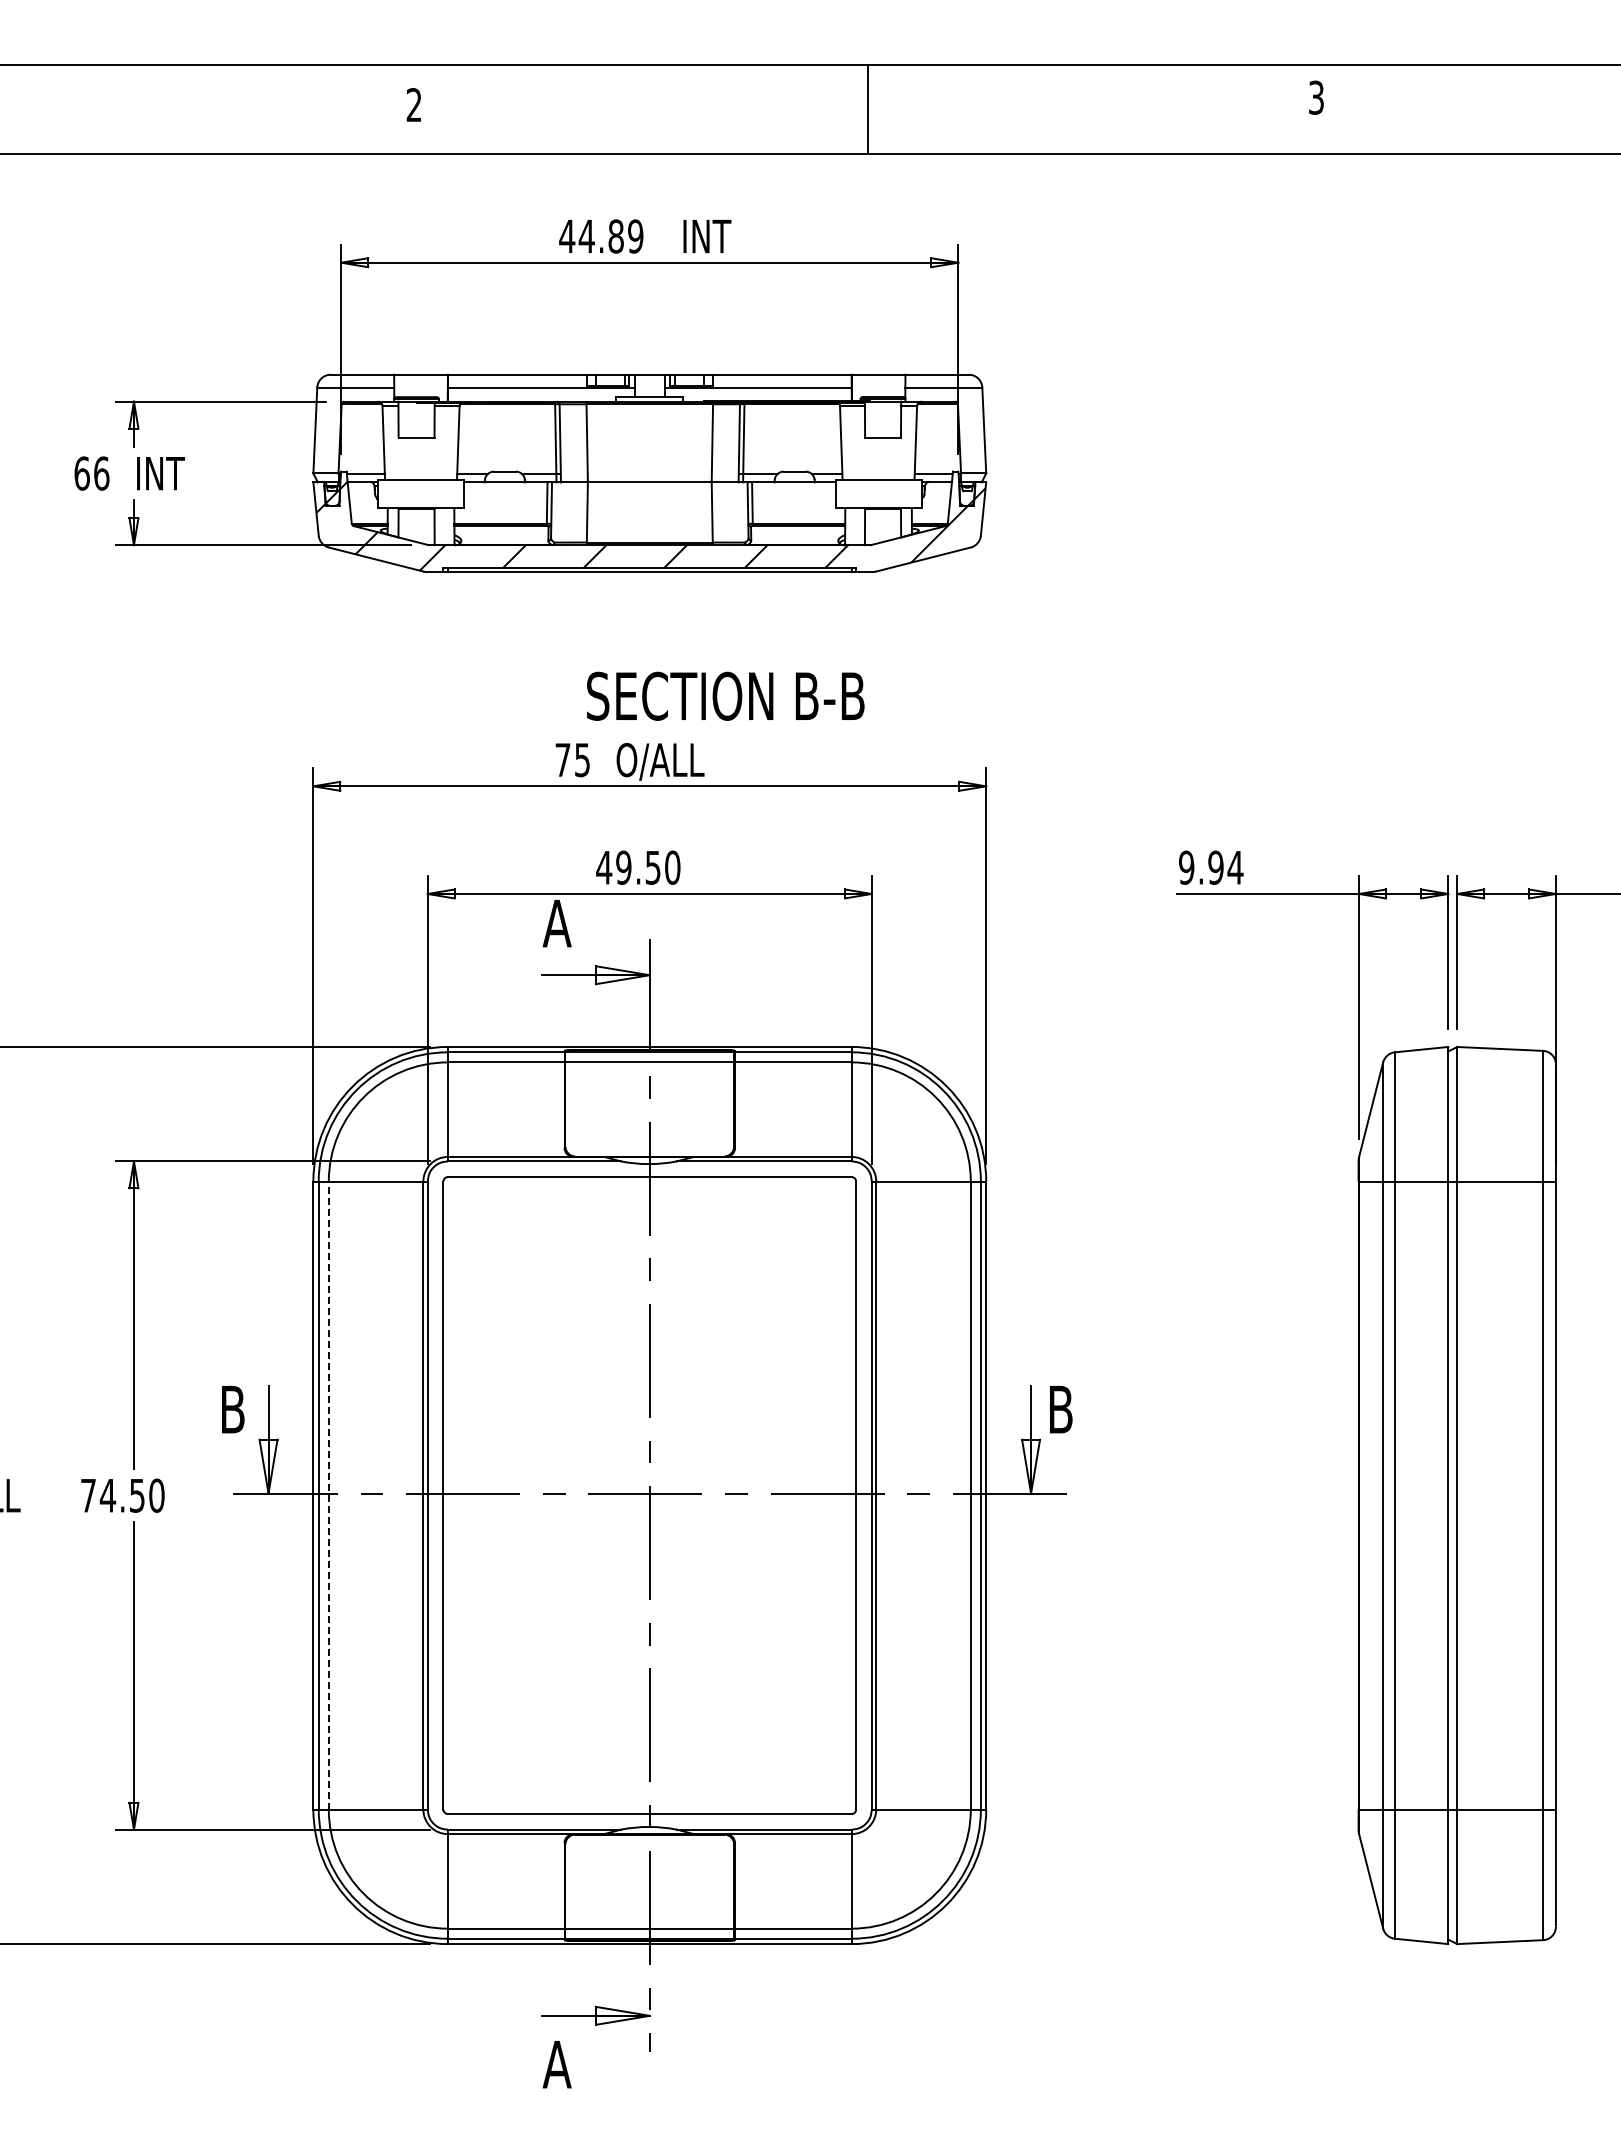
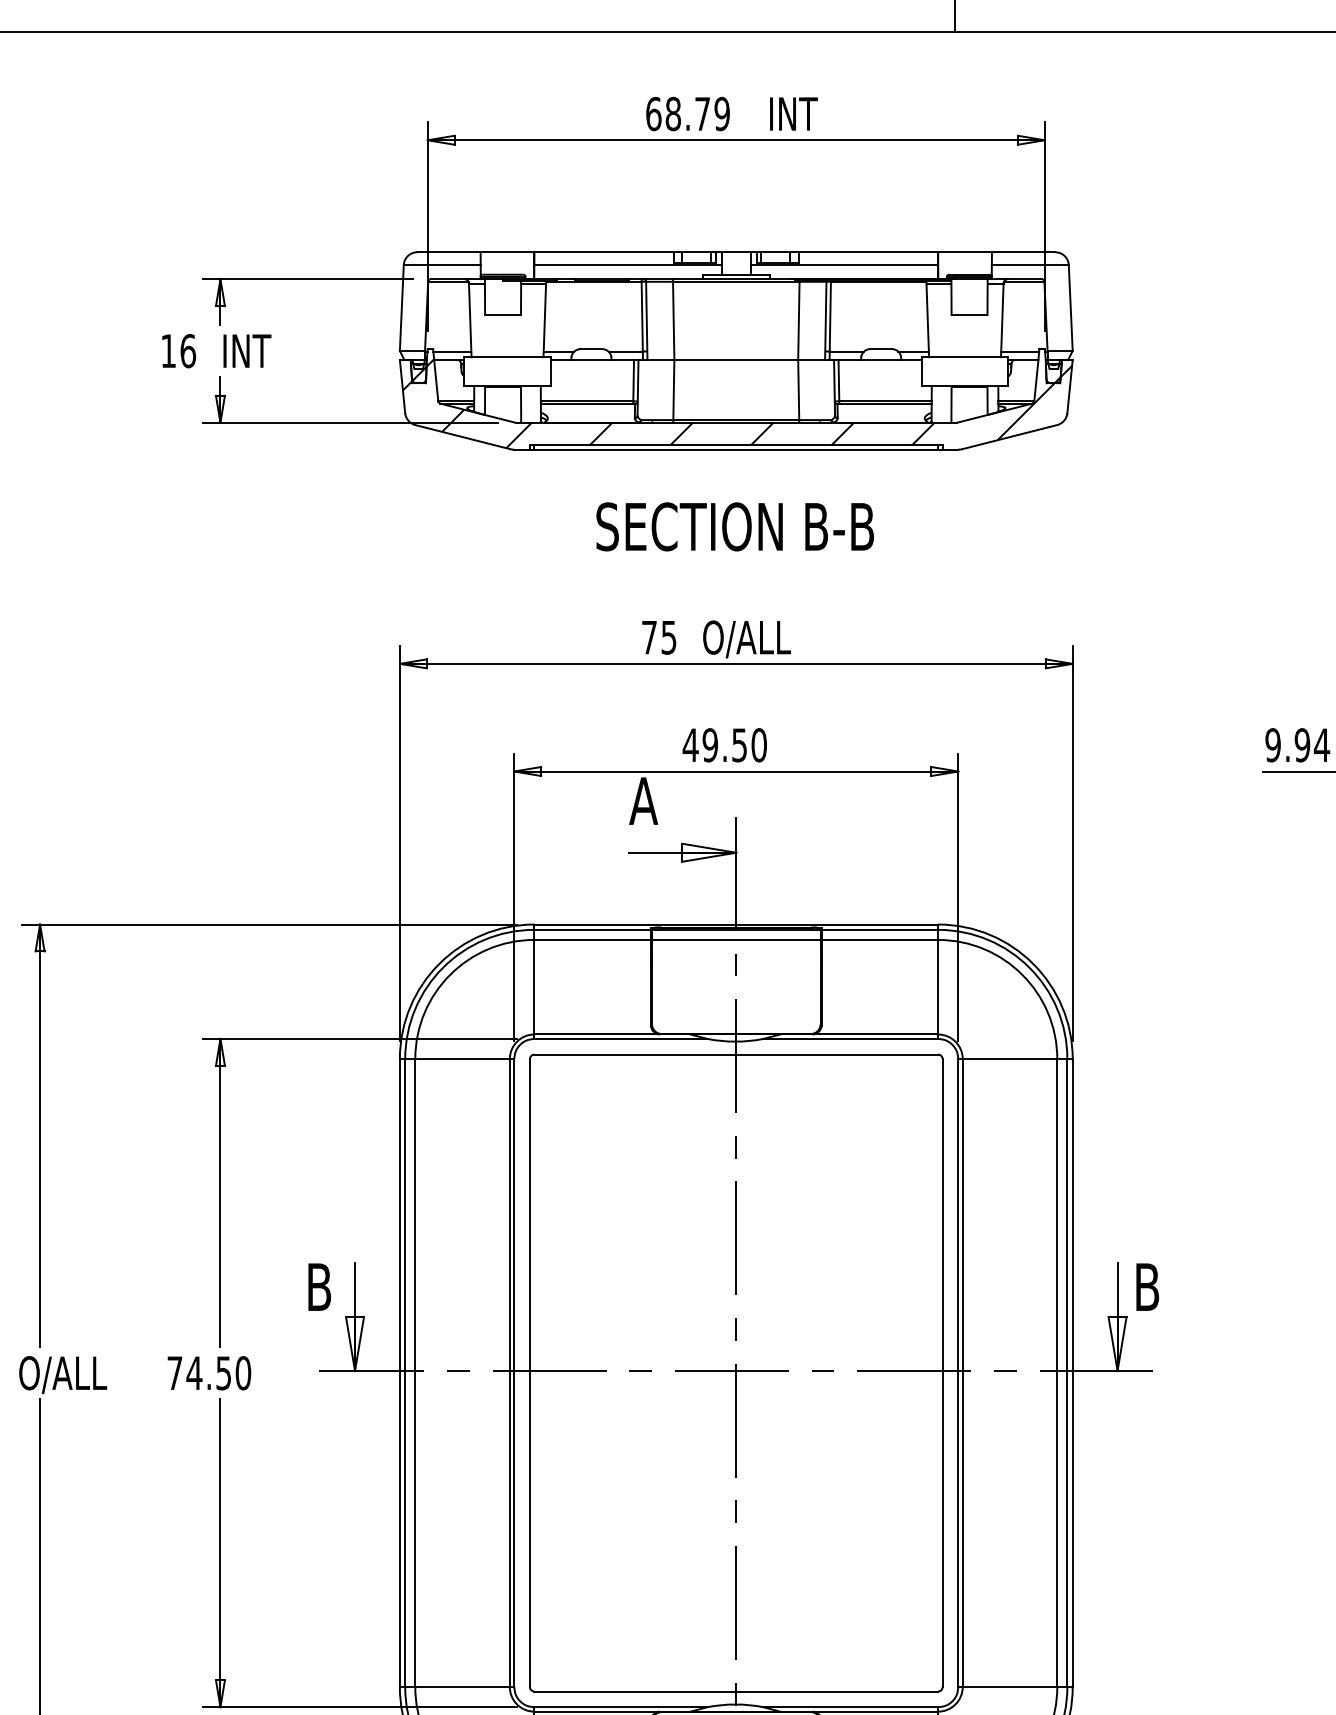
text: (591, 236) -> (677, 114), 44.89 -> 68.79
text: (81, 473) -> (167, 351), 66 -> 16
text: (725, 695) -> (734, 526), moved
line: (328, 1495) -> (414, 1373), dashed -> solid

